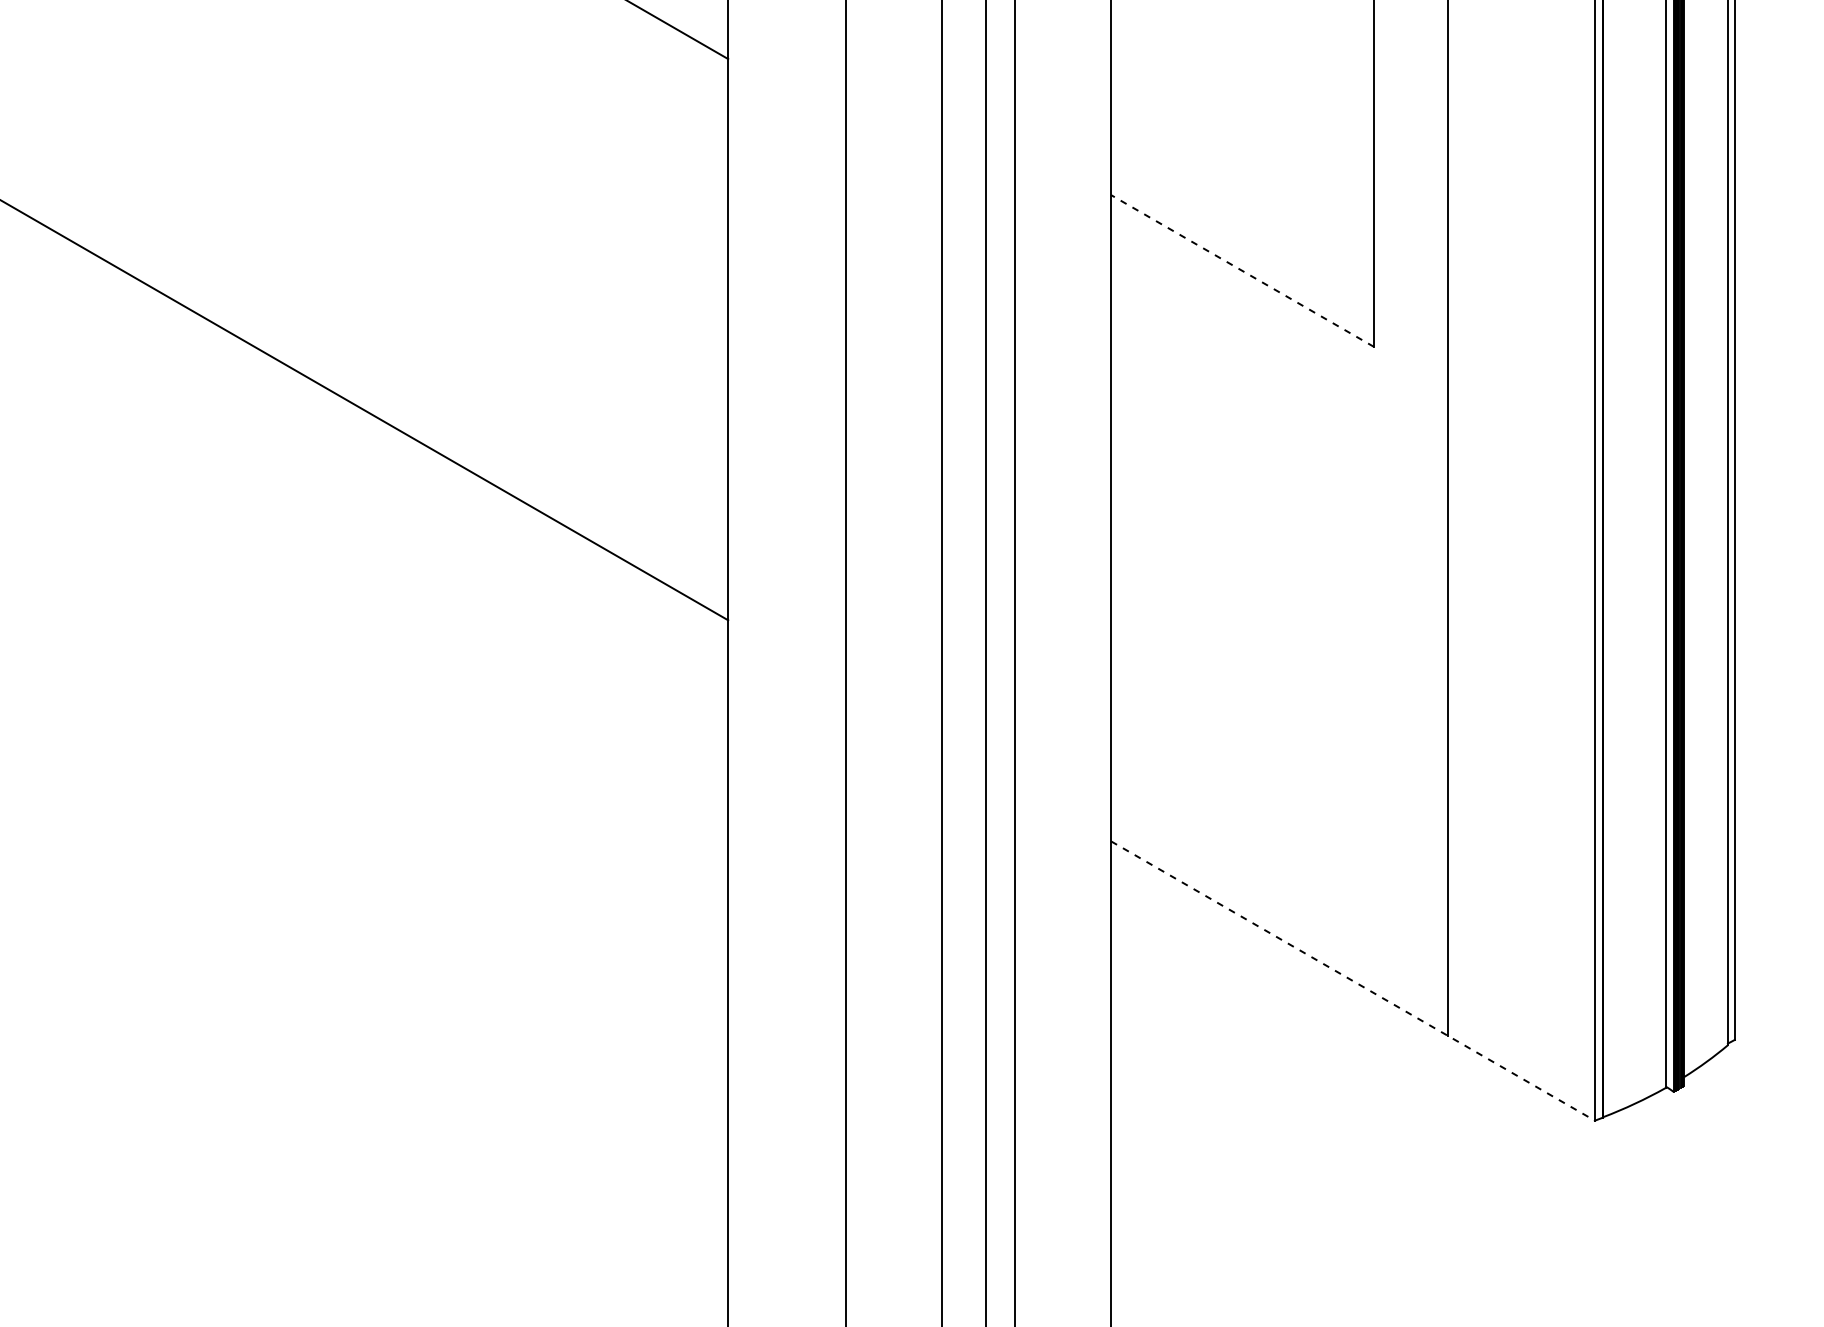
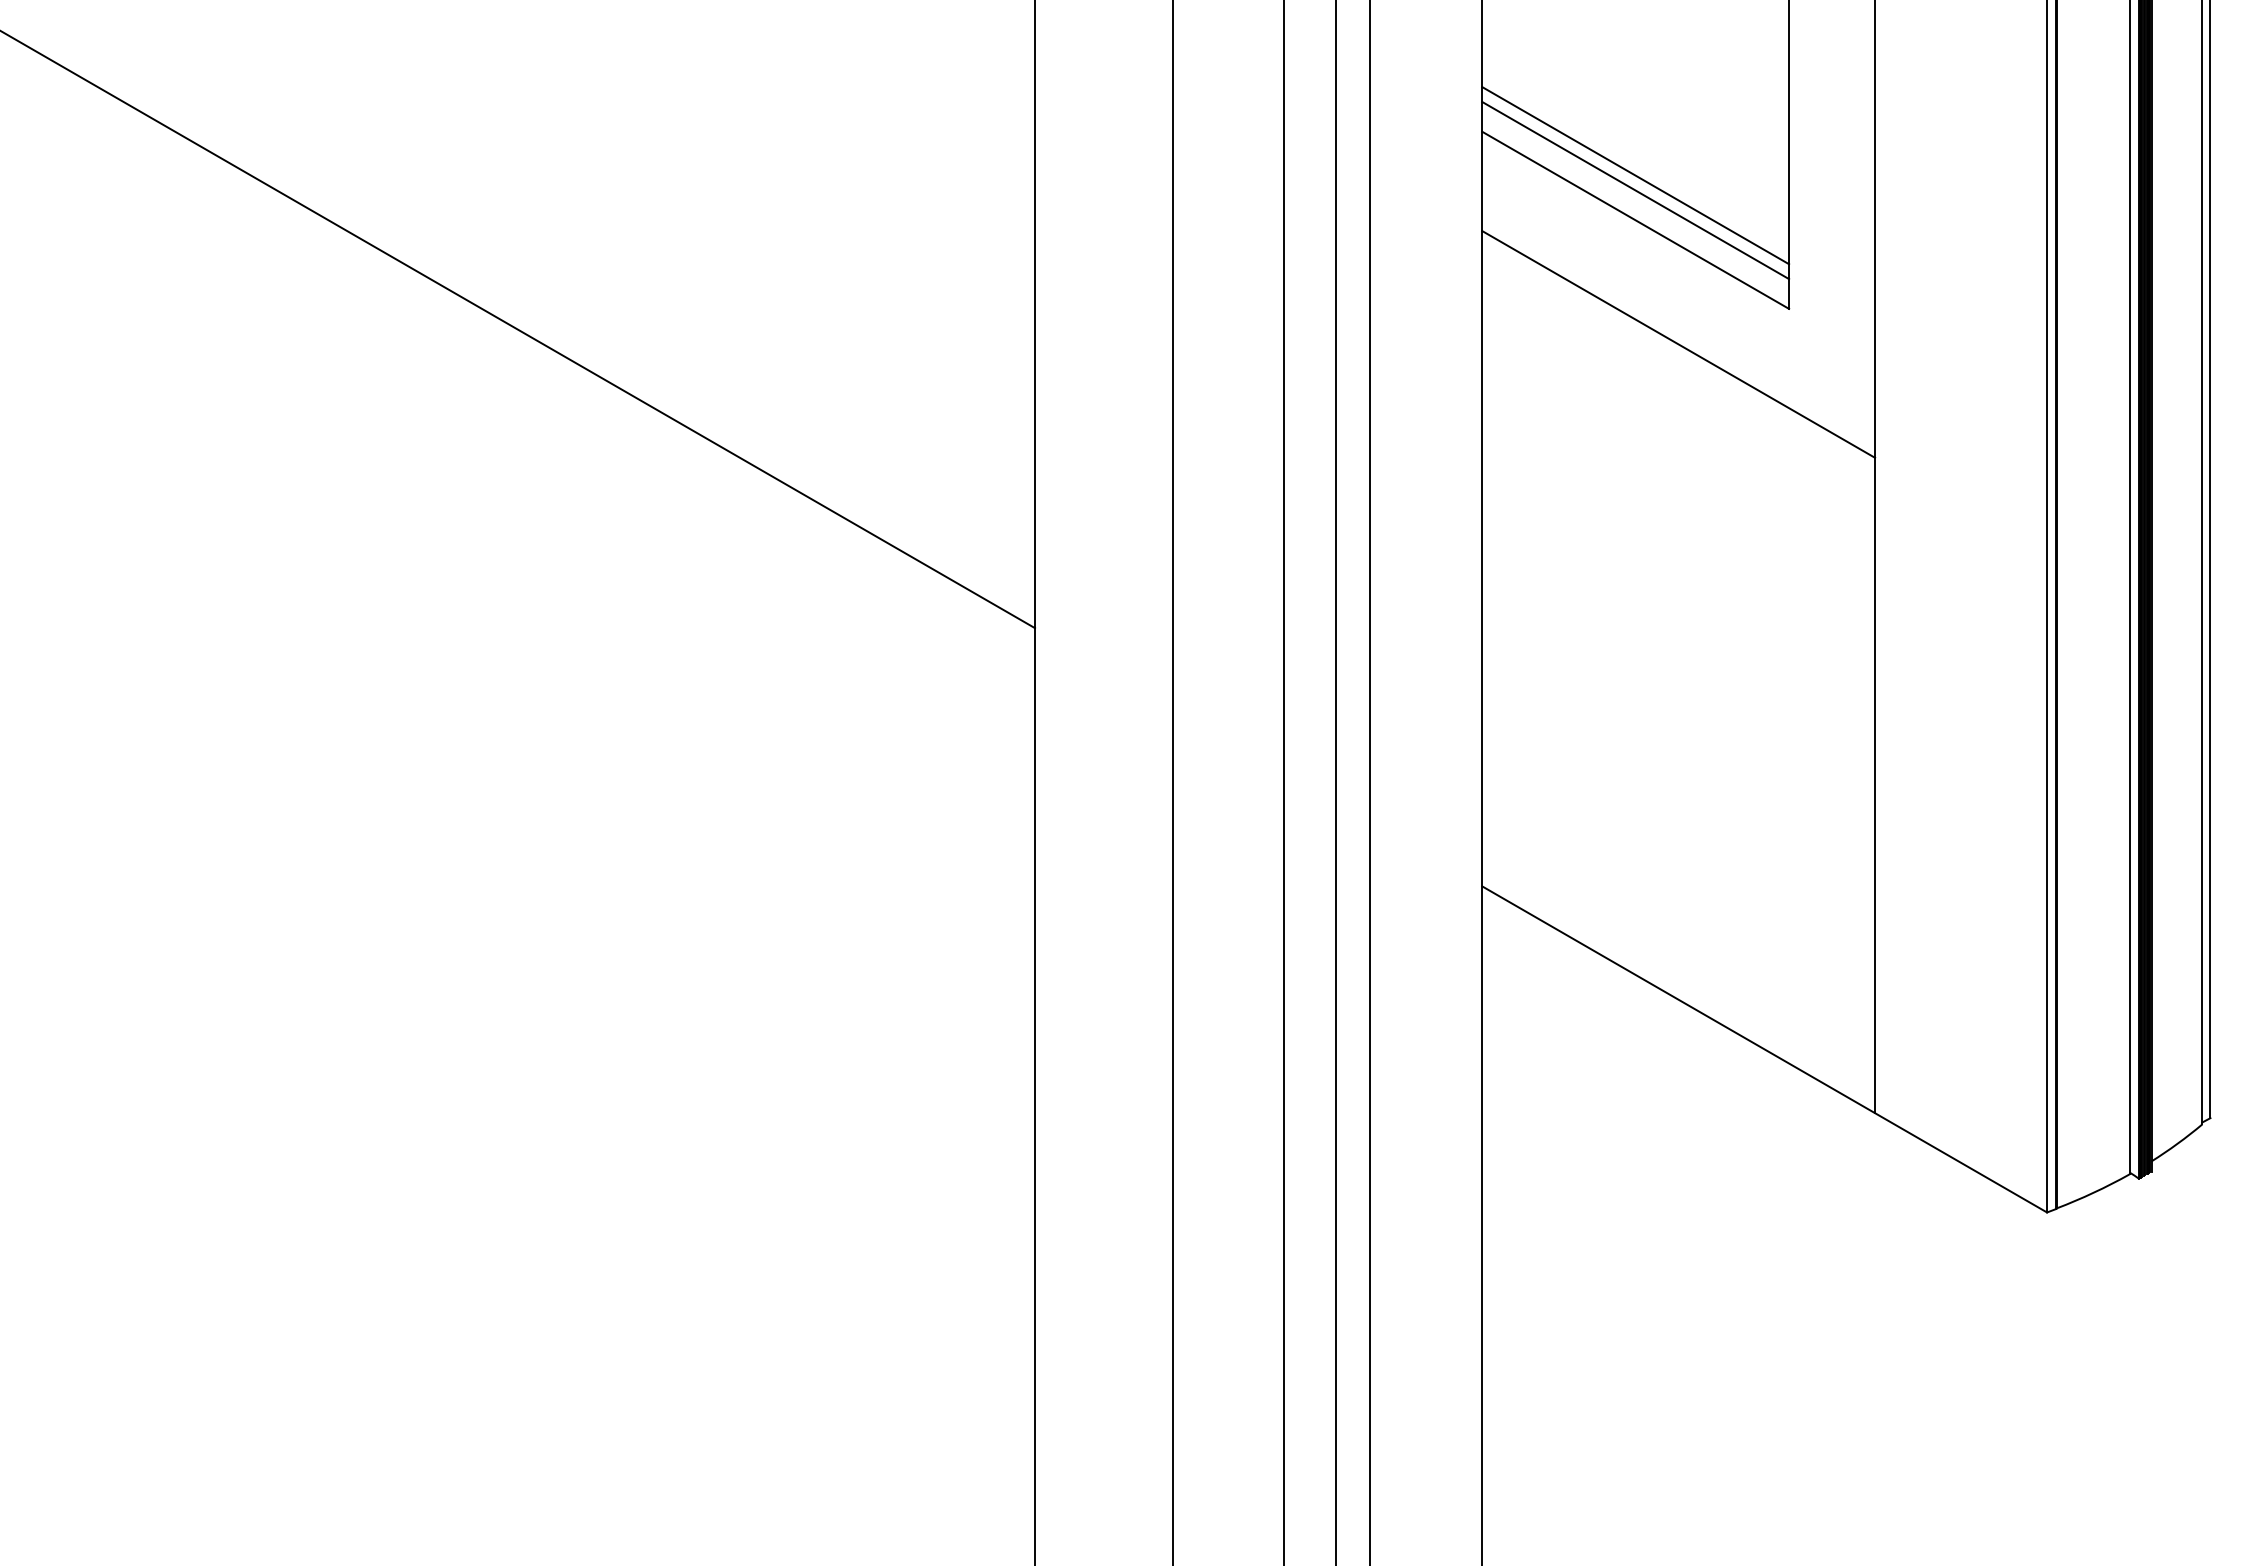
line: (1242, 232) -> (1635, 175), added
line: (1242, 245) -> (1635, 190), added
line: (1242, 271) -> (1635, 220), dashed -> solid
line: (1279, 377) -> (1678, 344), added
line: (1353, 981) -> (1765, 1049), dashed -> solid

